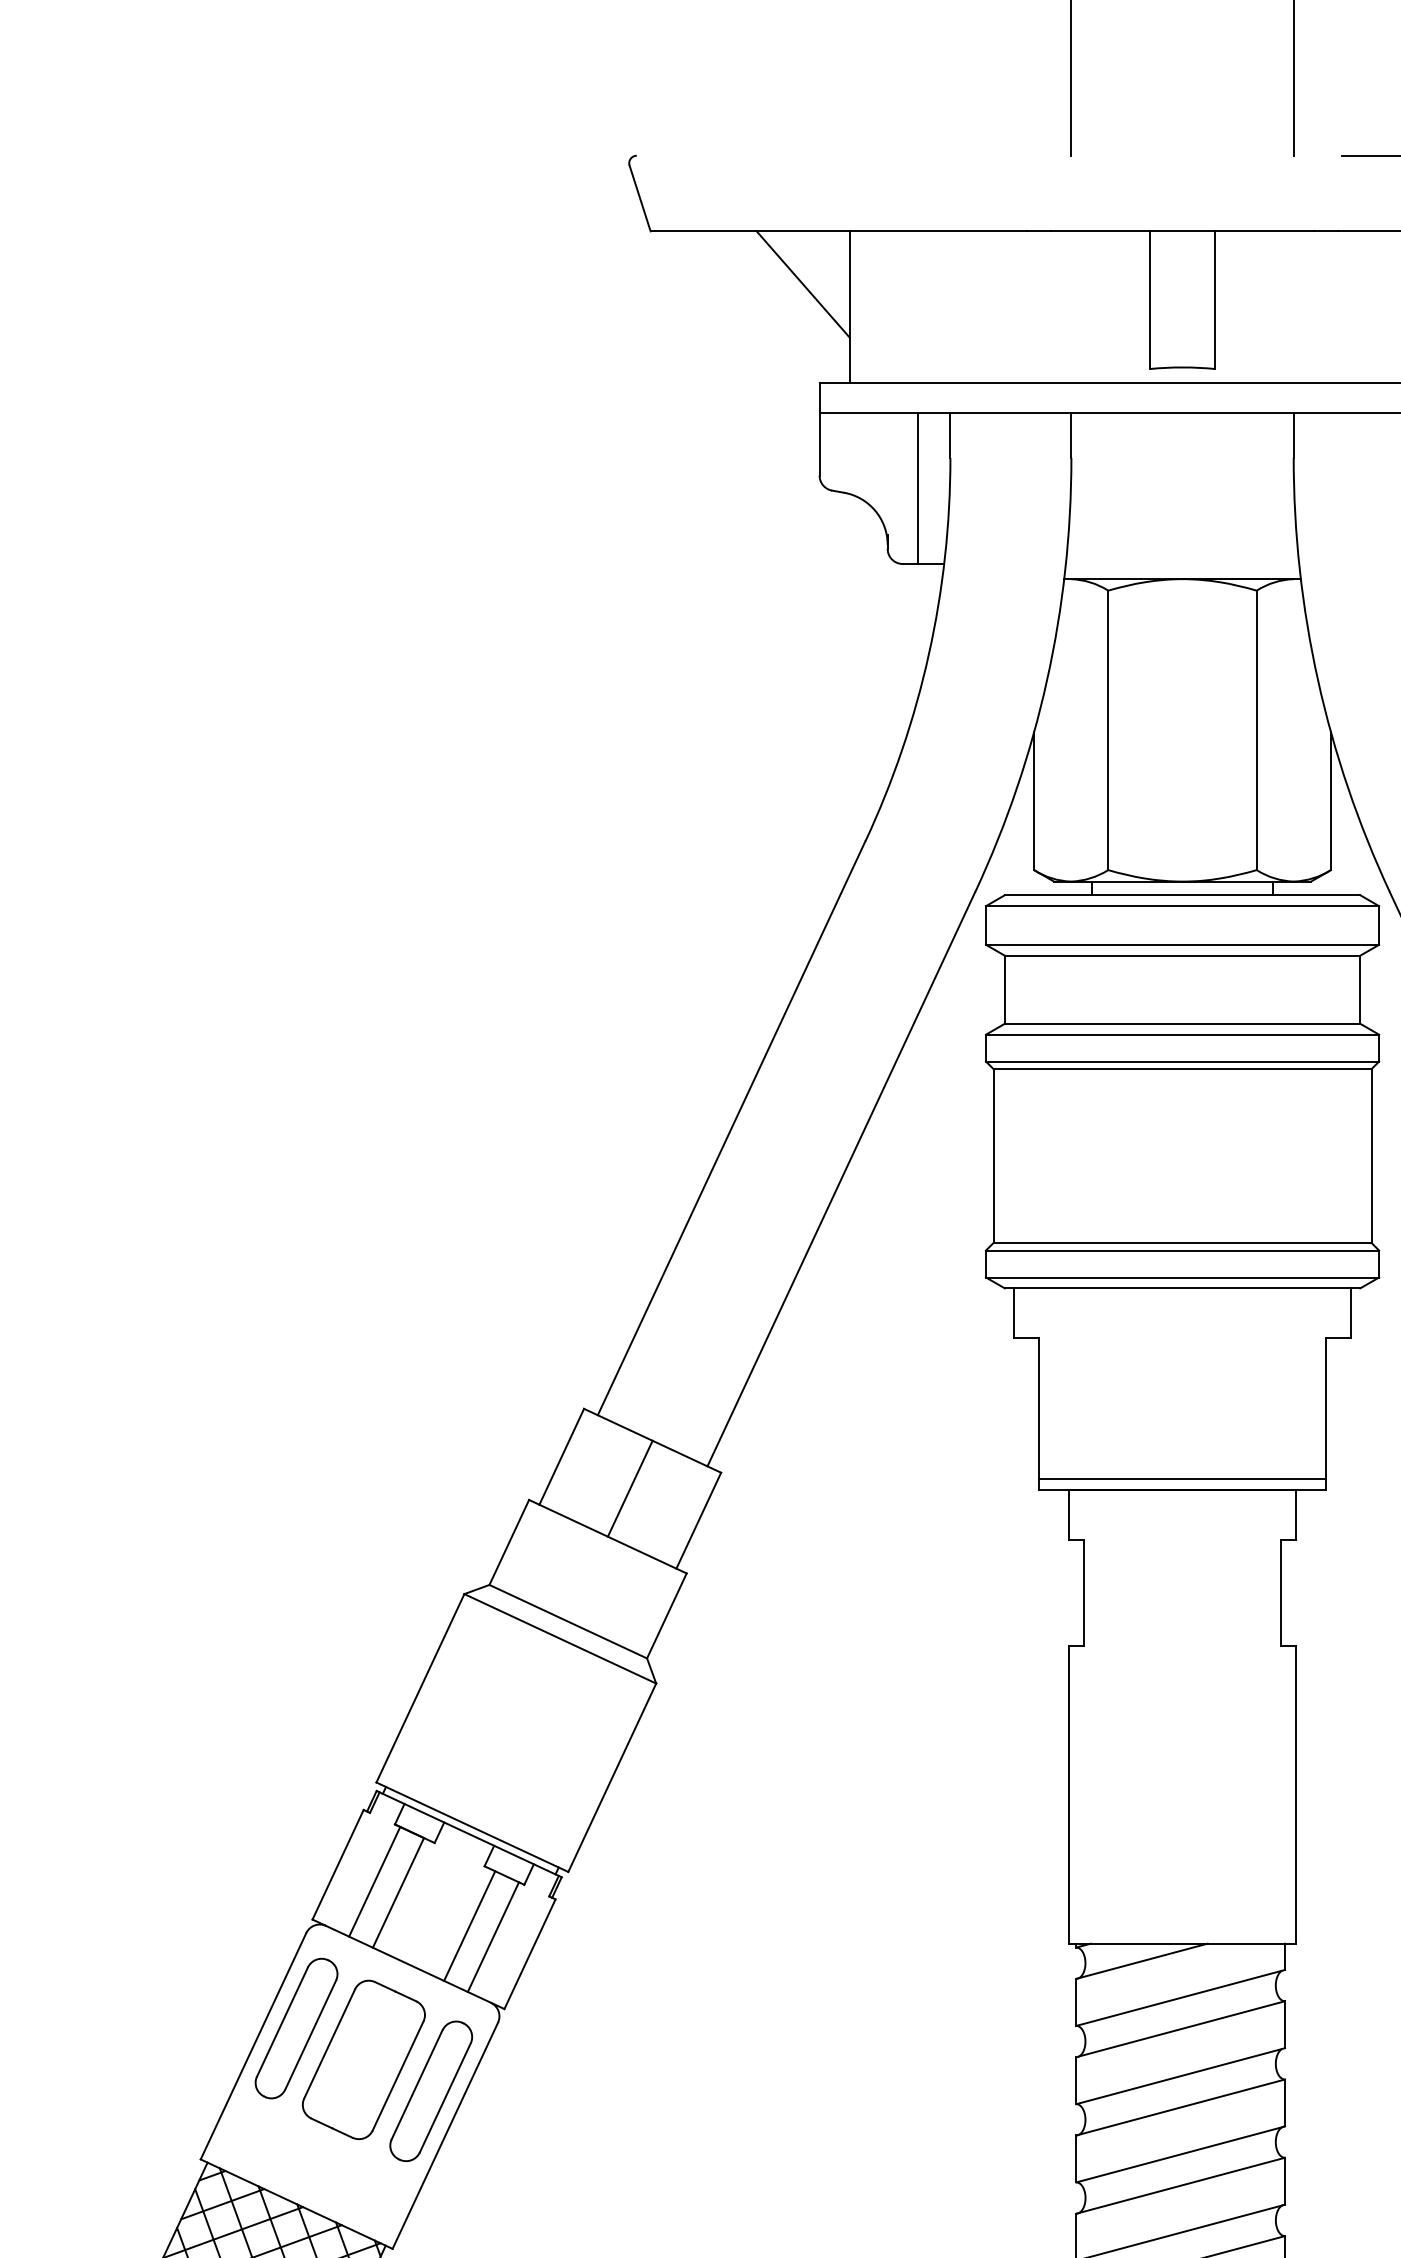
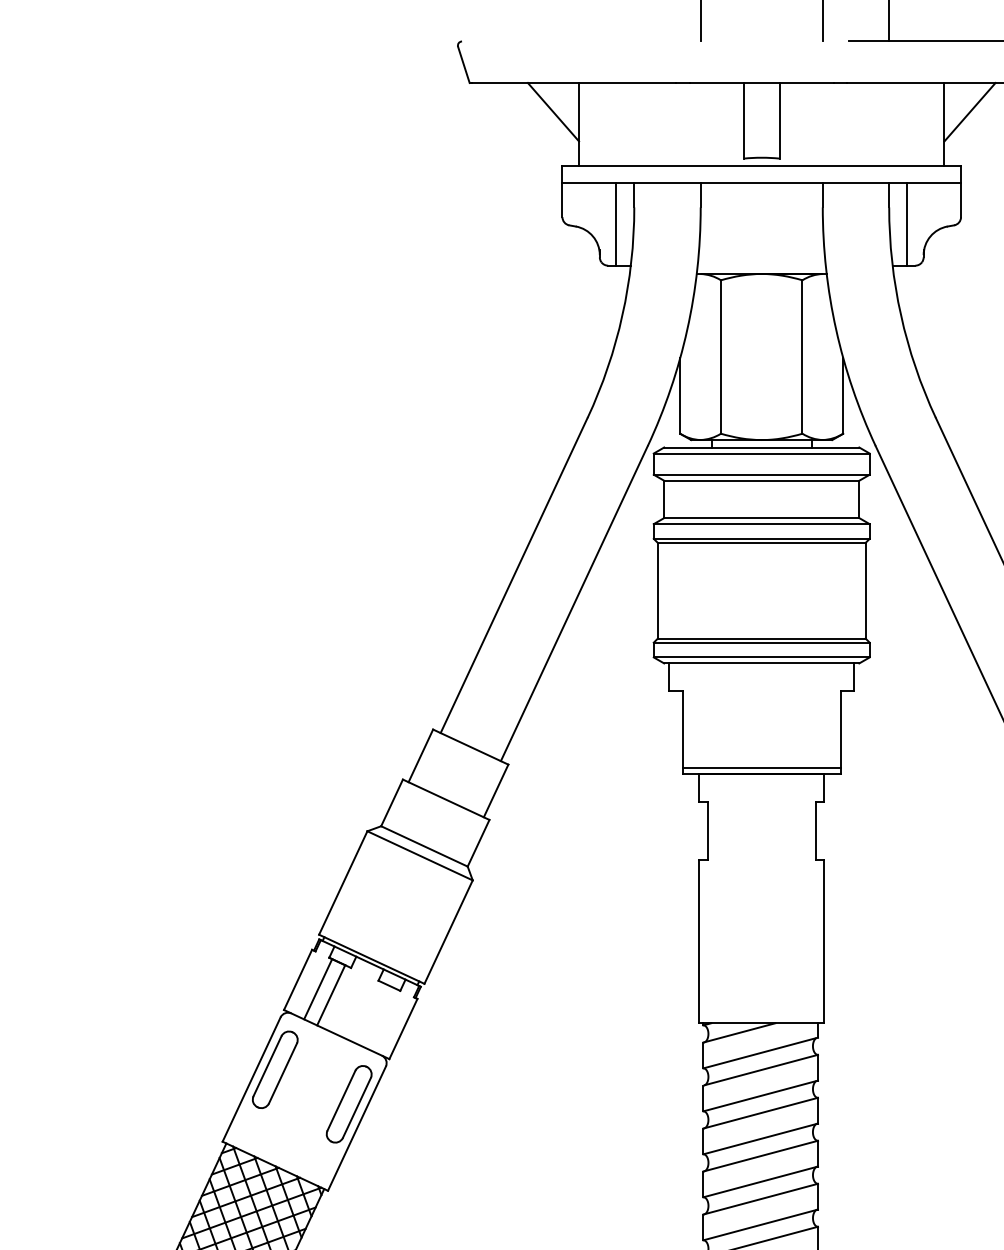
line: (630, 1488) -> (458, 773), removed
line: (470, 1925) -> (370, 1013), removed
line: (493, 1936) -> (383, 1019), removed
part: (362, 2058) -> (311, 1086), removed

